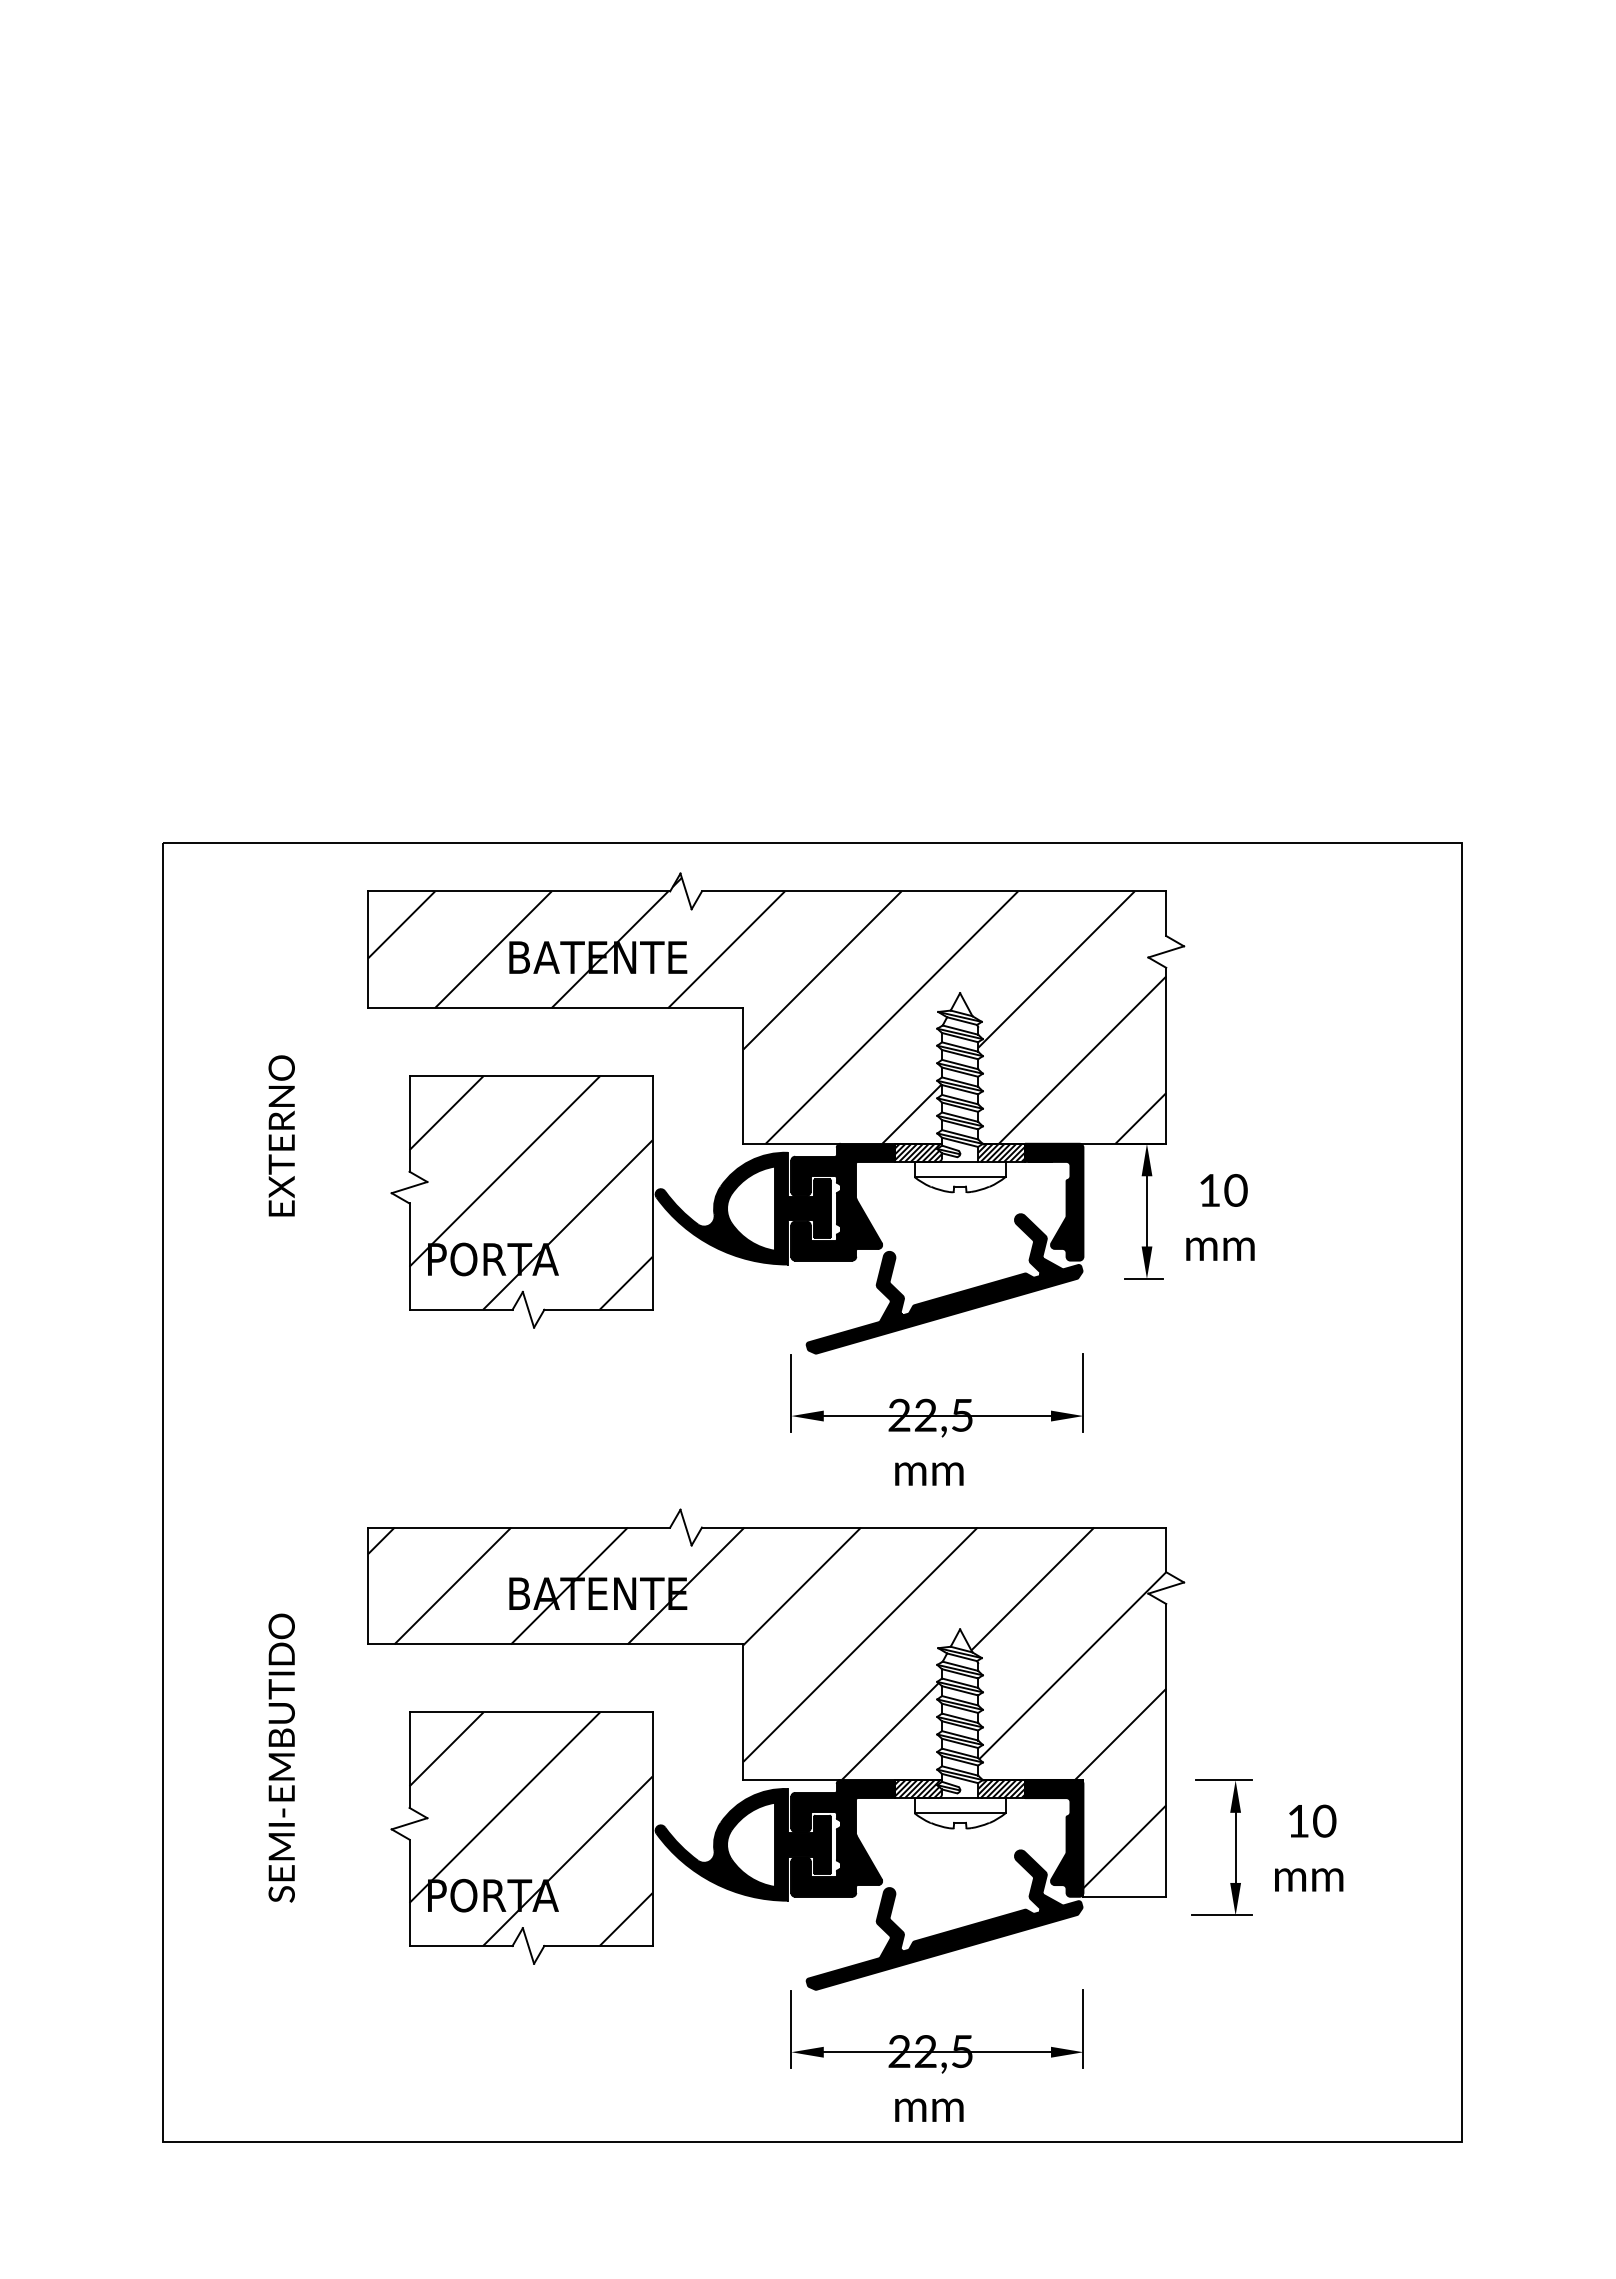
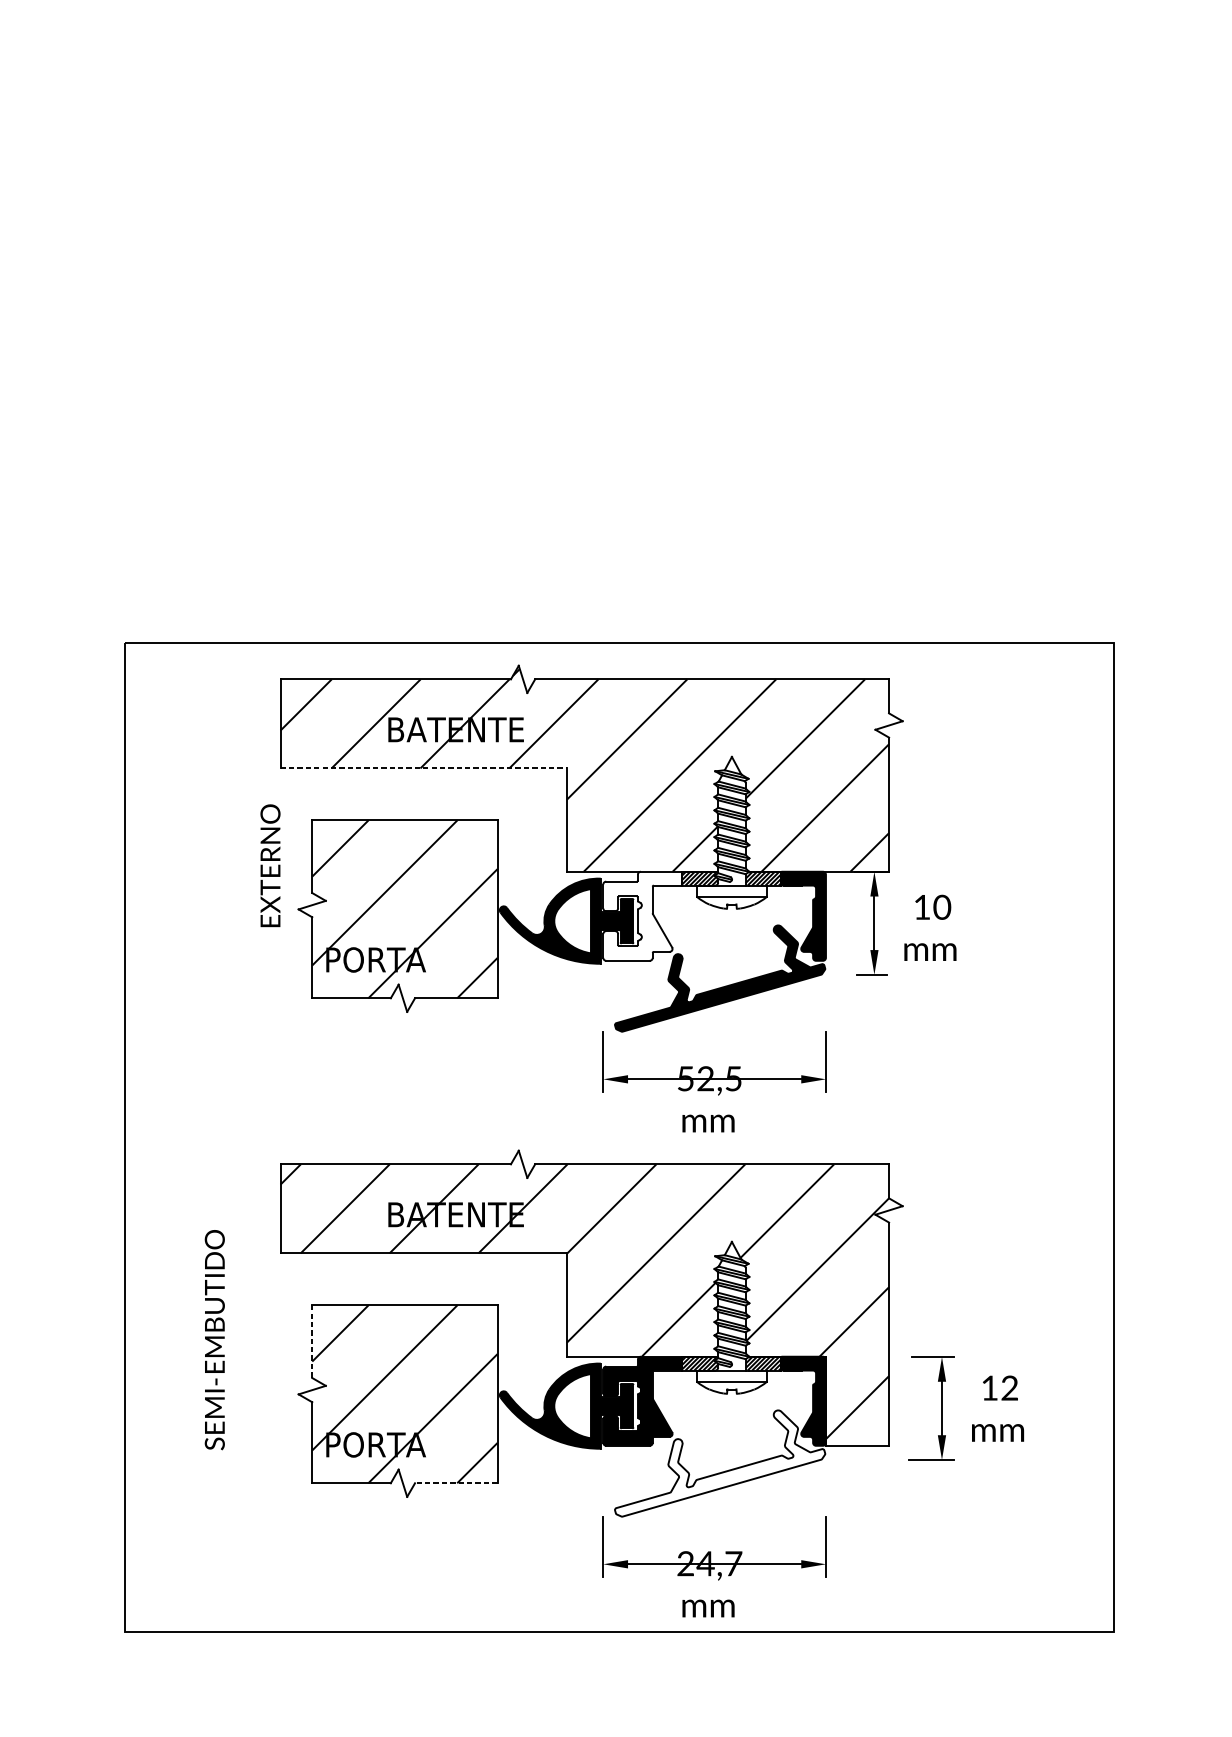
line: (555, 1008) -> (423, 768), solid -> dashed
text: (281, 1135) -> (270, 865), moved
fill: (843, 1201) -> (643, 915), removed
text: (899, 1414) -> (685, 1078), 22,5 -> 52,5
line: (409, 1760) -> (312, 1341), solid -> dashed
text: (1324, 1821) -> (1009, 1388), 10 -> 12
fill: (944, 1919) -> (720, 1463), removed
line: (597, 1945) -> (455, 1482), solid -> dashed
text: (943, 2051) -> (719, 1563), 22,5 -> 24,7

